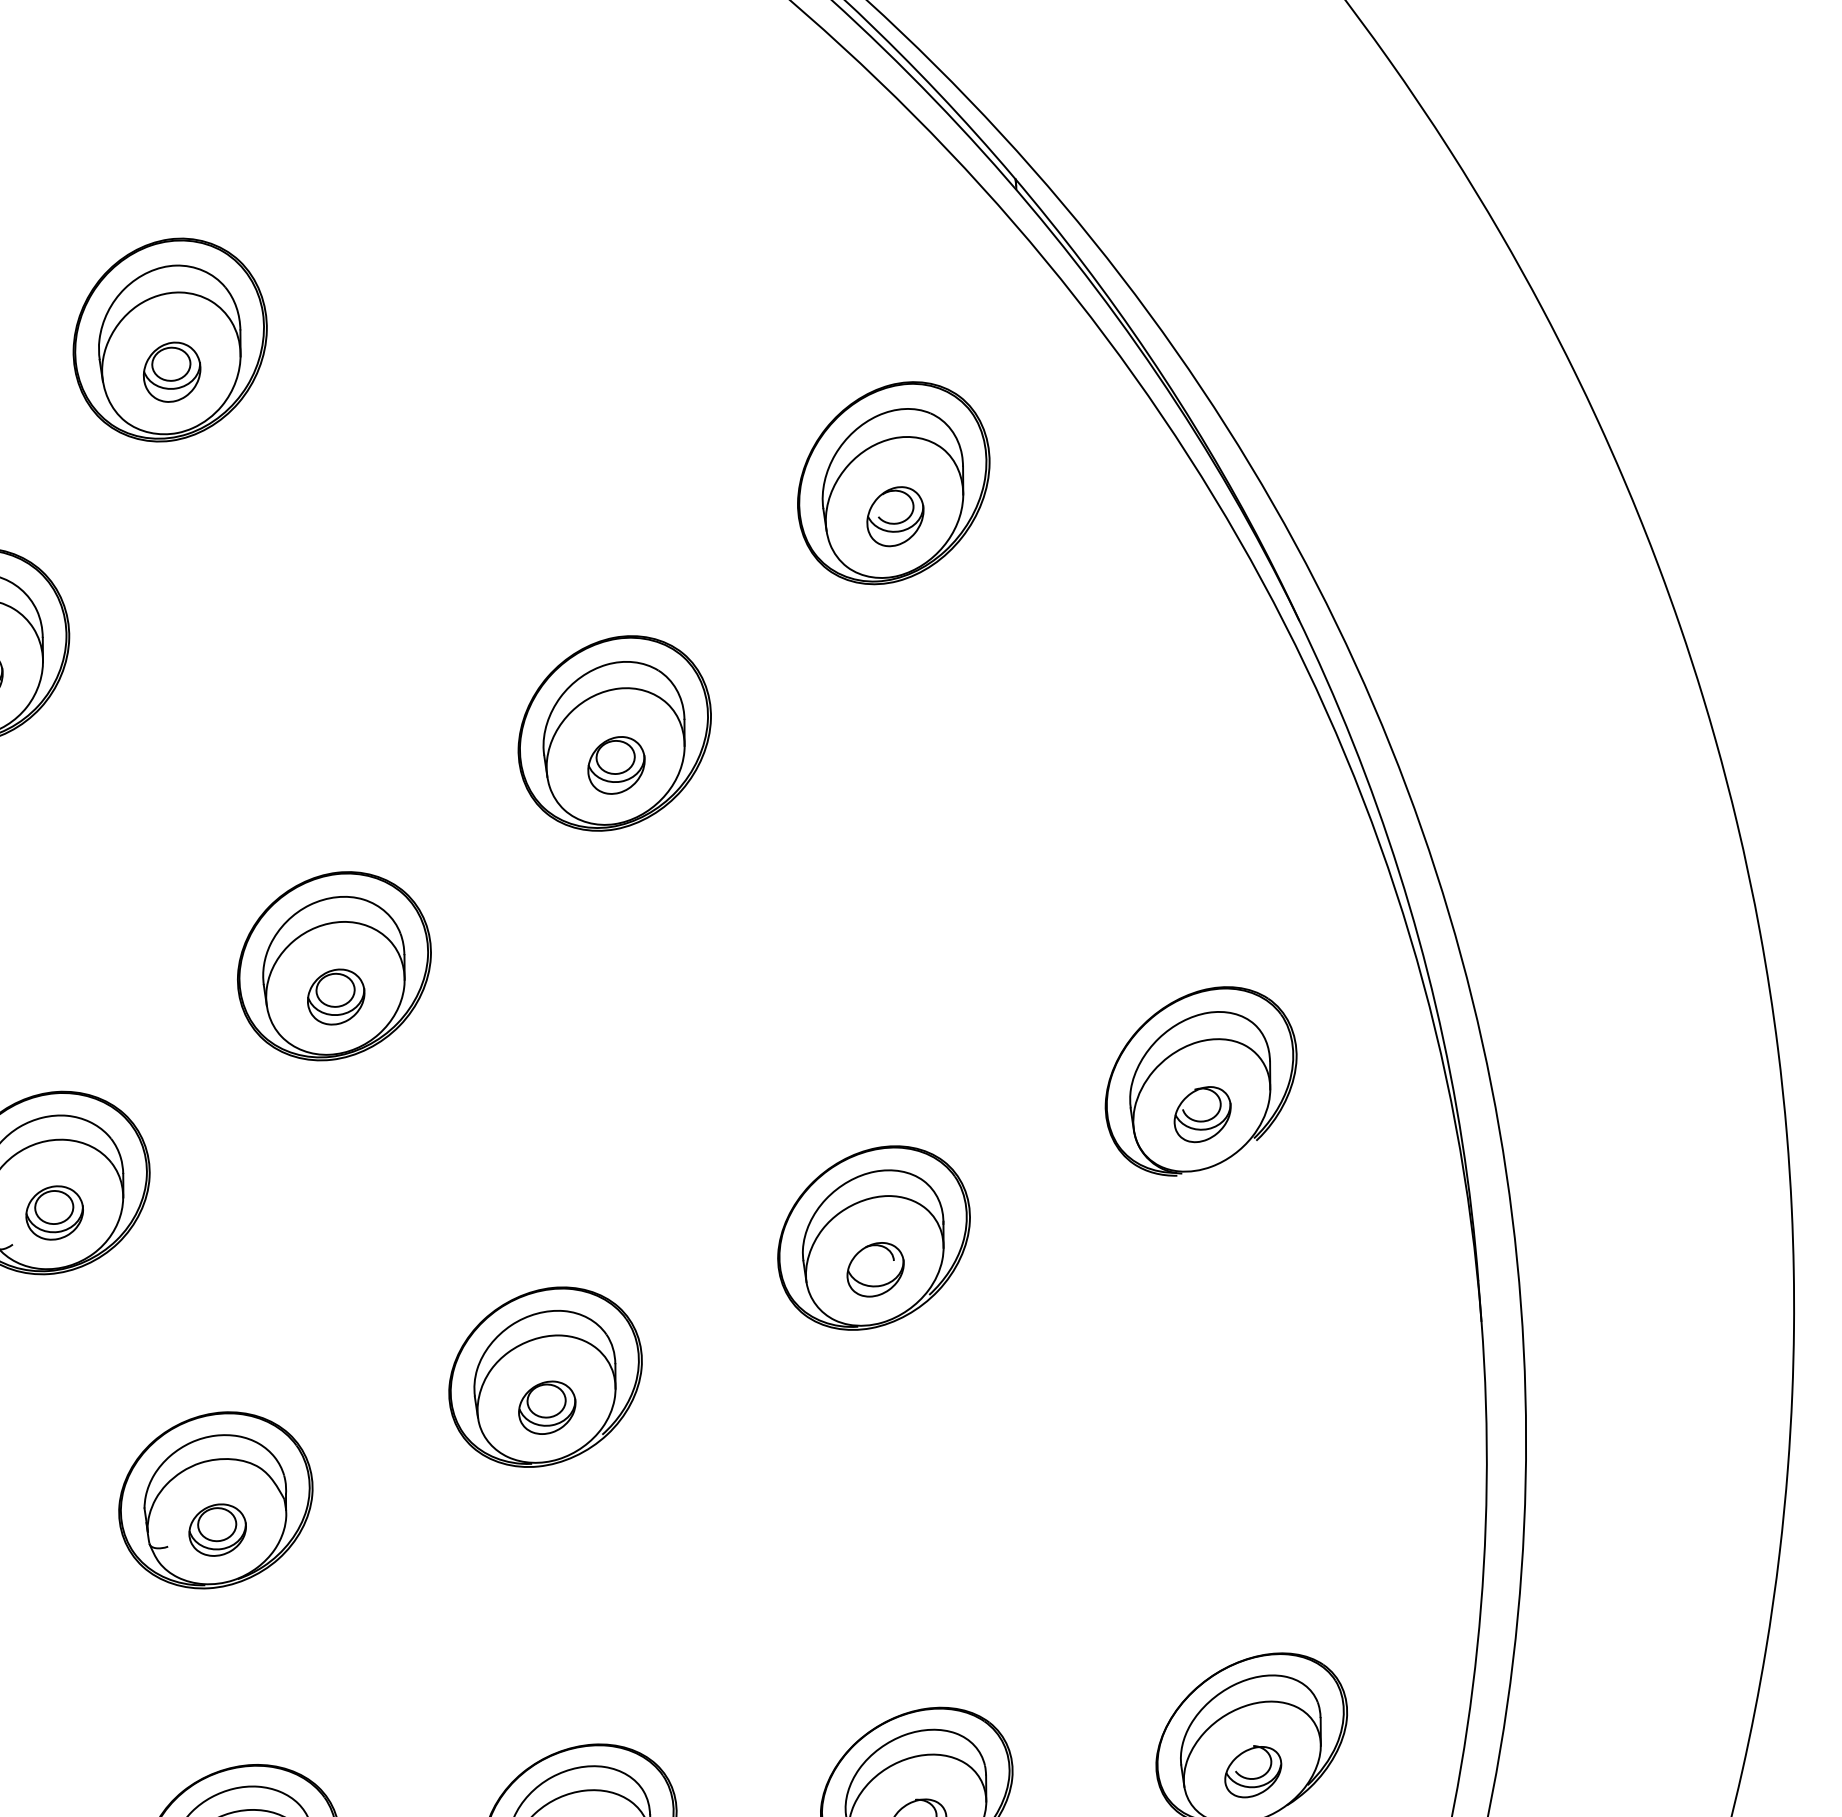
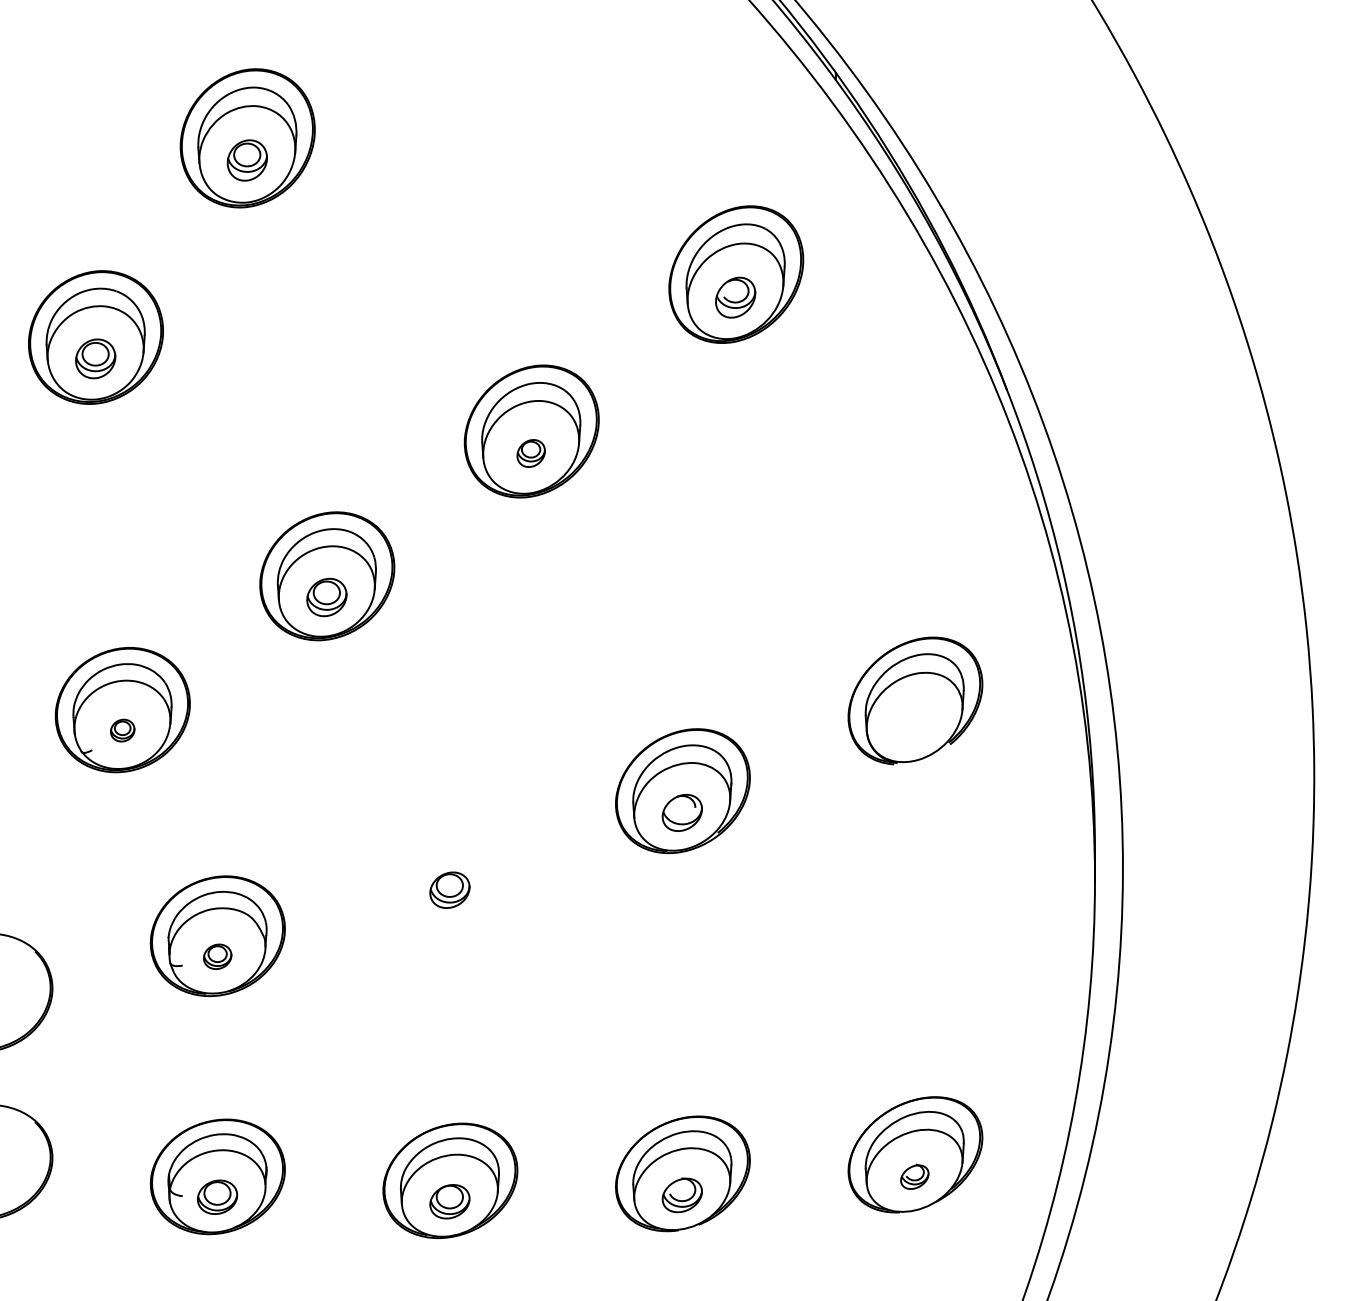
part: (615, 765) -> (530, 453), size x0.7
part: (1202, 1114) -> (914, 723), removed
part: (54, 1212) -> (122, 730), size x0.6
part: (545, 1376) -> (450, 868), removed
part: (217, 1529) -> (217, 956), size x0.7
part: (1252, 1771) -> (914, 1176), size x0.7

